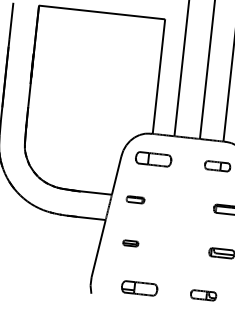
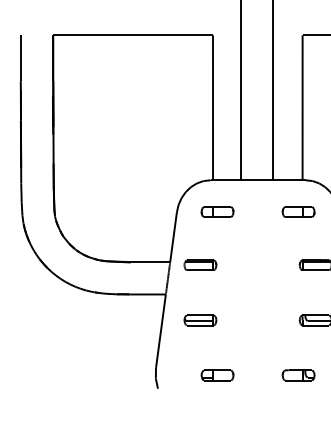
part: (153, 158) -> (217, 211), size x0.71
part: (135, 199) -> (200, 264), size x1.43
part: (130, 243) -> (200, 320), size x1.67
part: (139, 288) -> (217, 375), size x0.71

